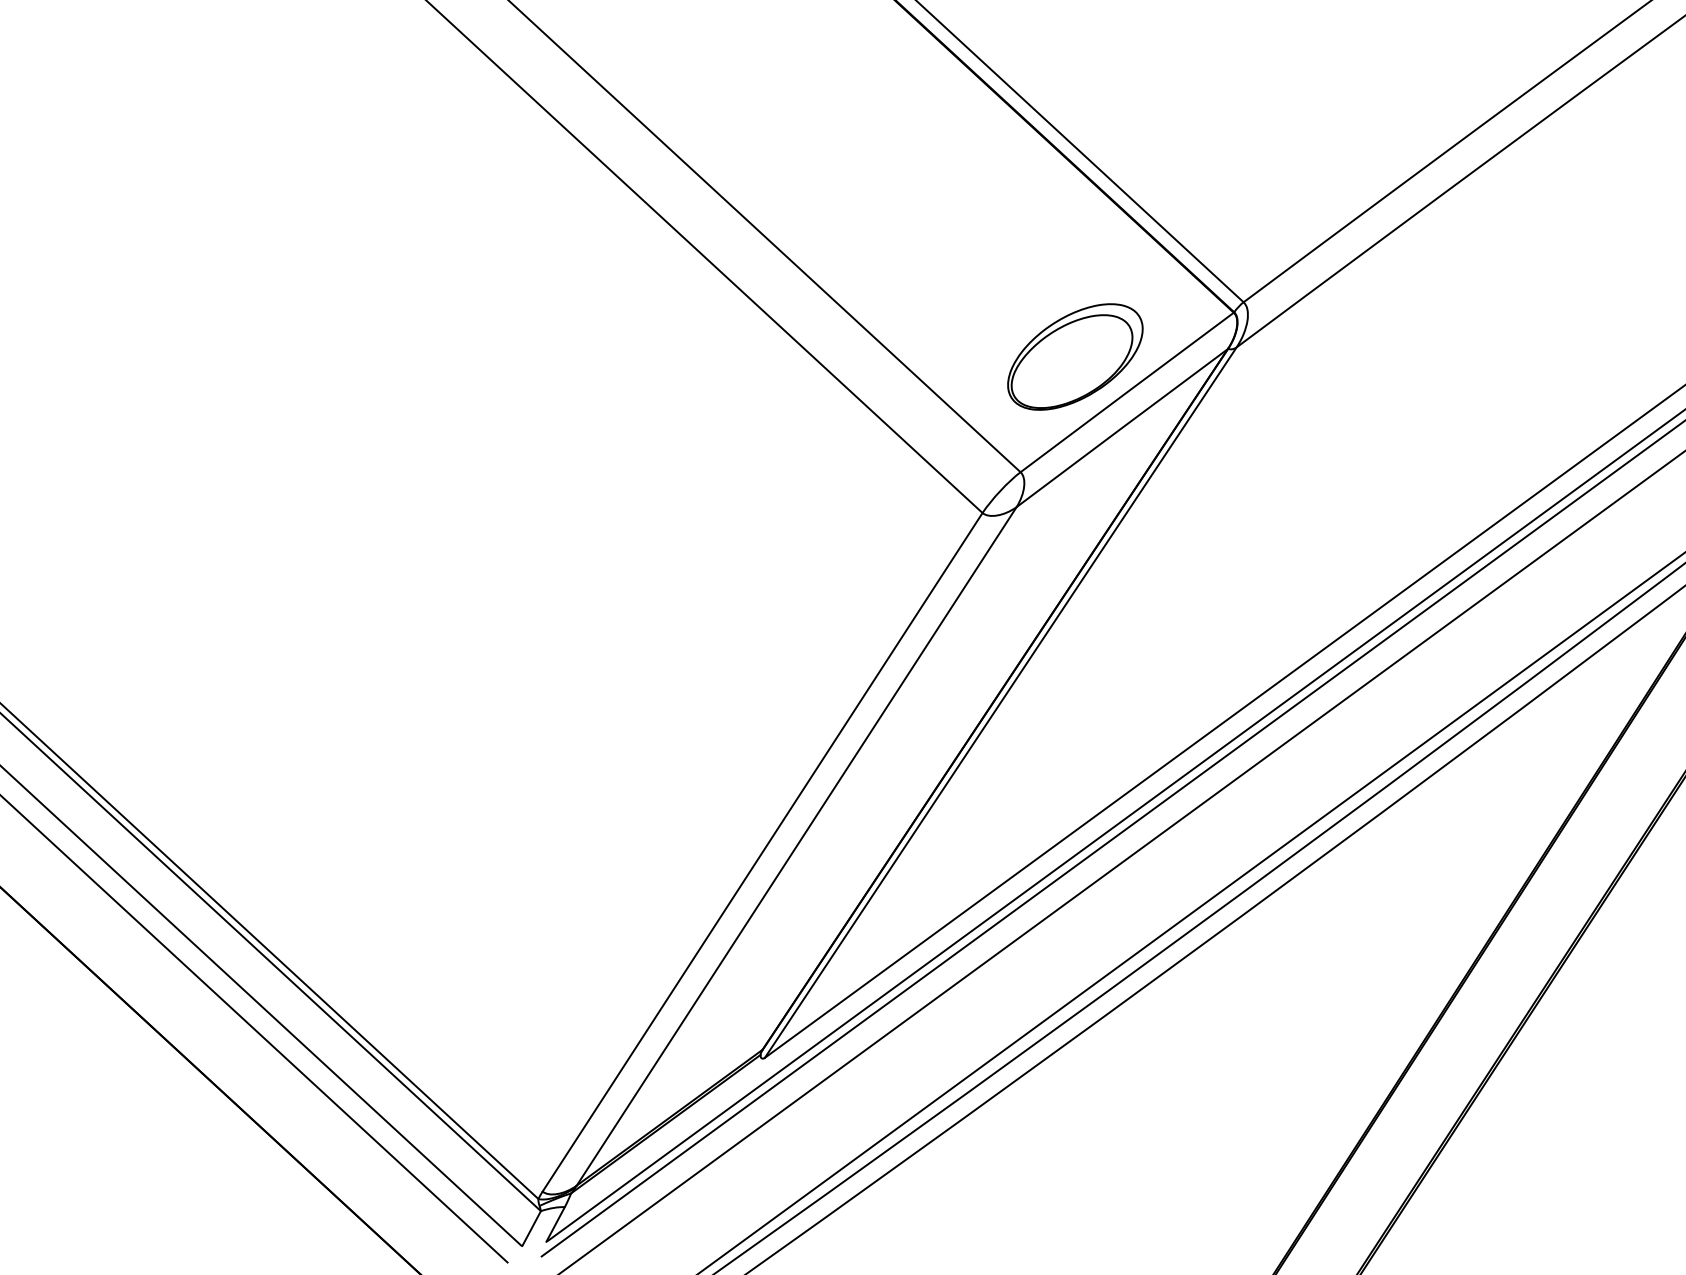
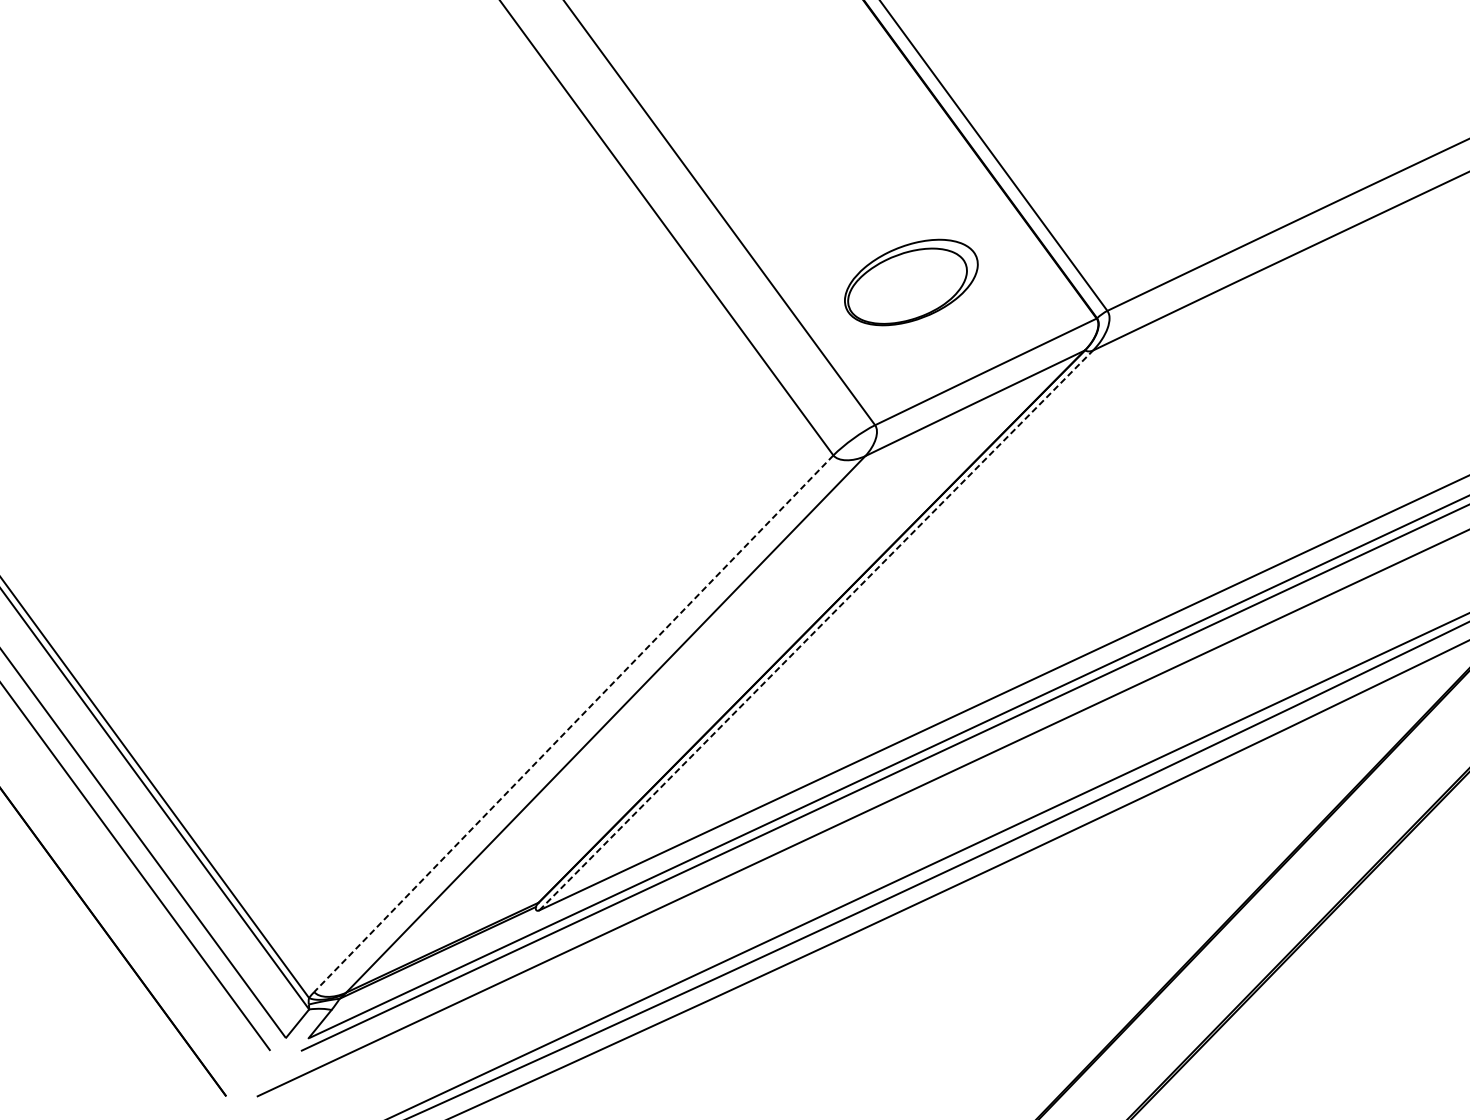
part: (1075, 356) -> (911, 282), moved
line: (1001, 702) -> (816, 630), solid -> dashed
line: (762, 852) -> (573, 723), solid -> dashed

